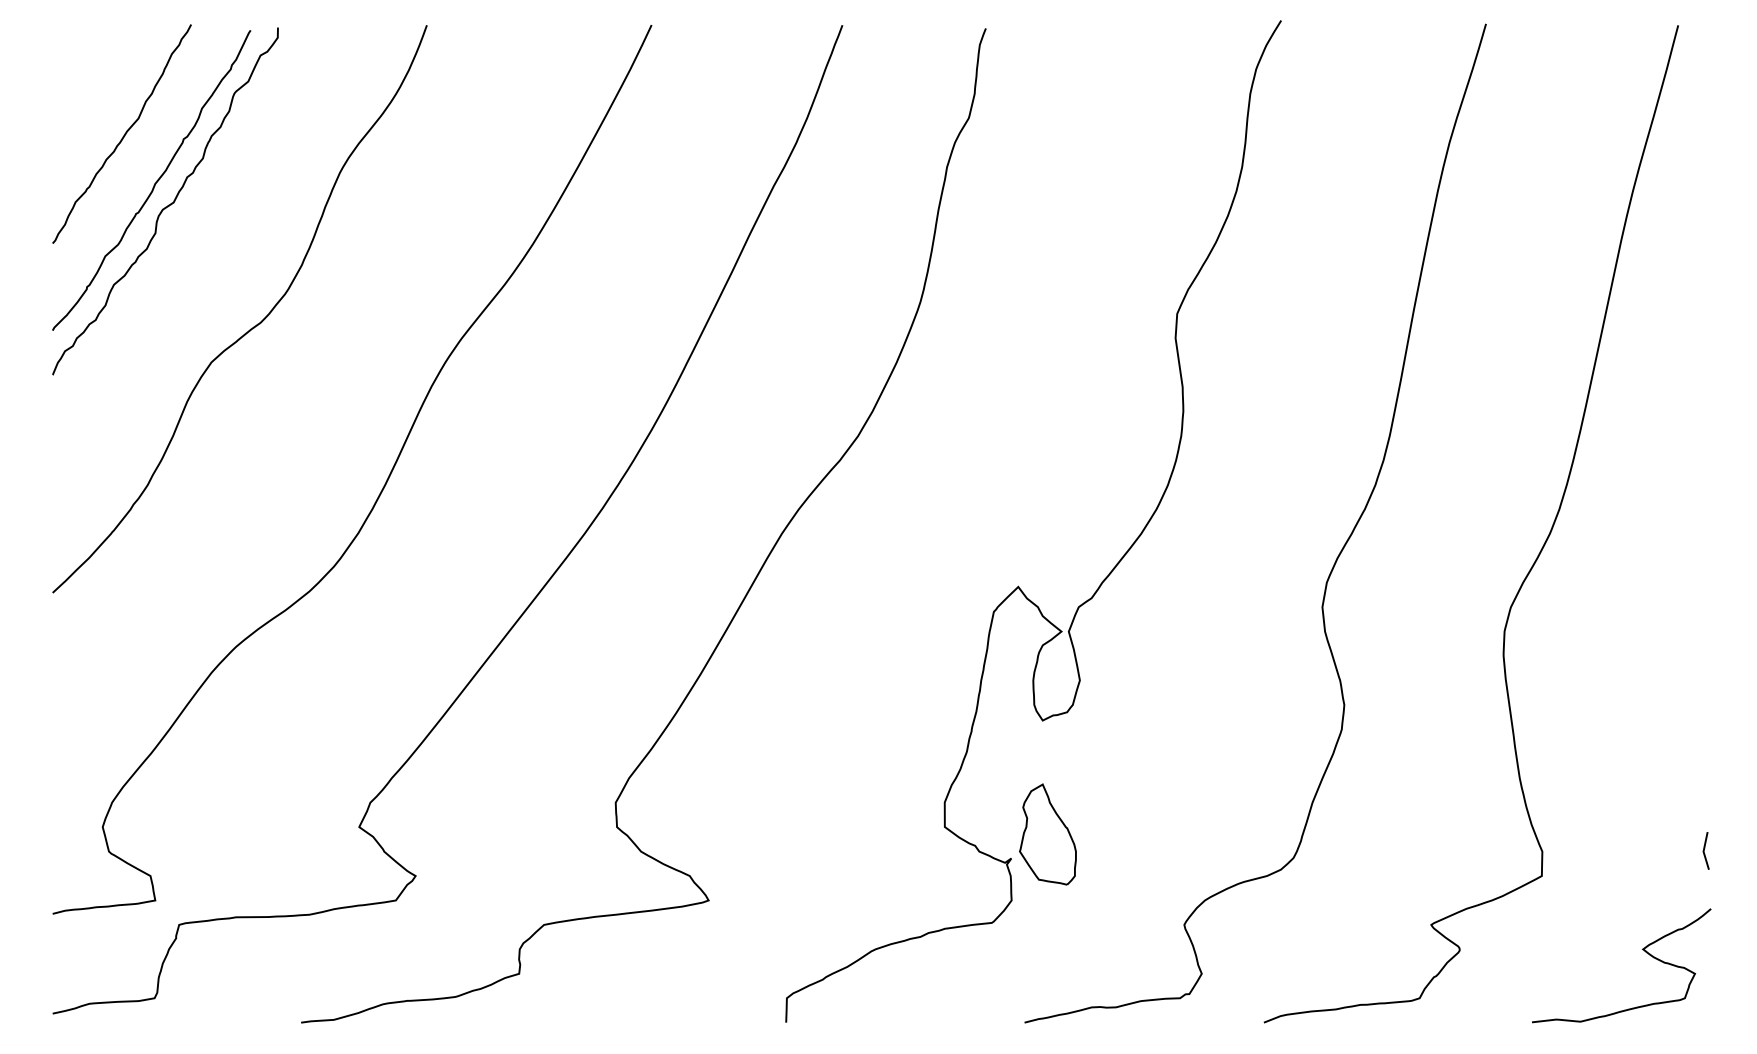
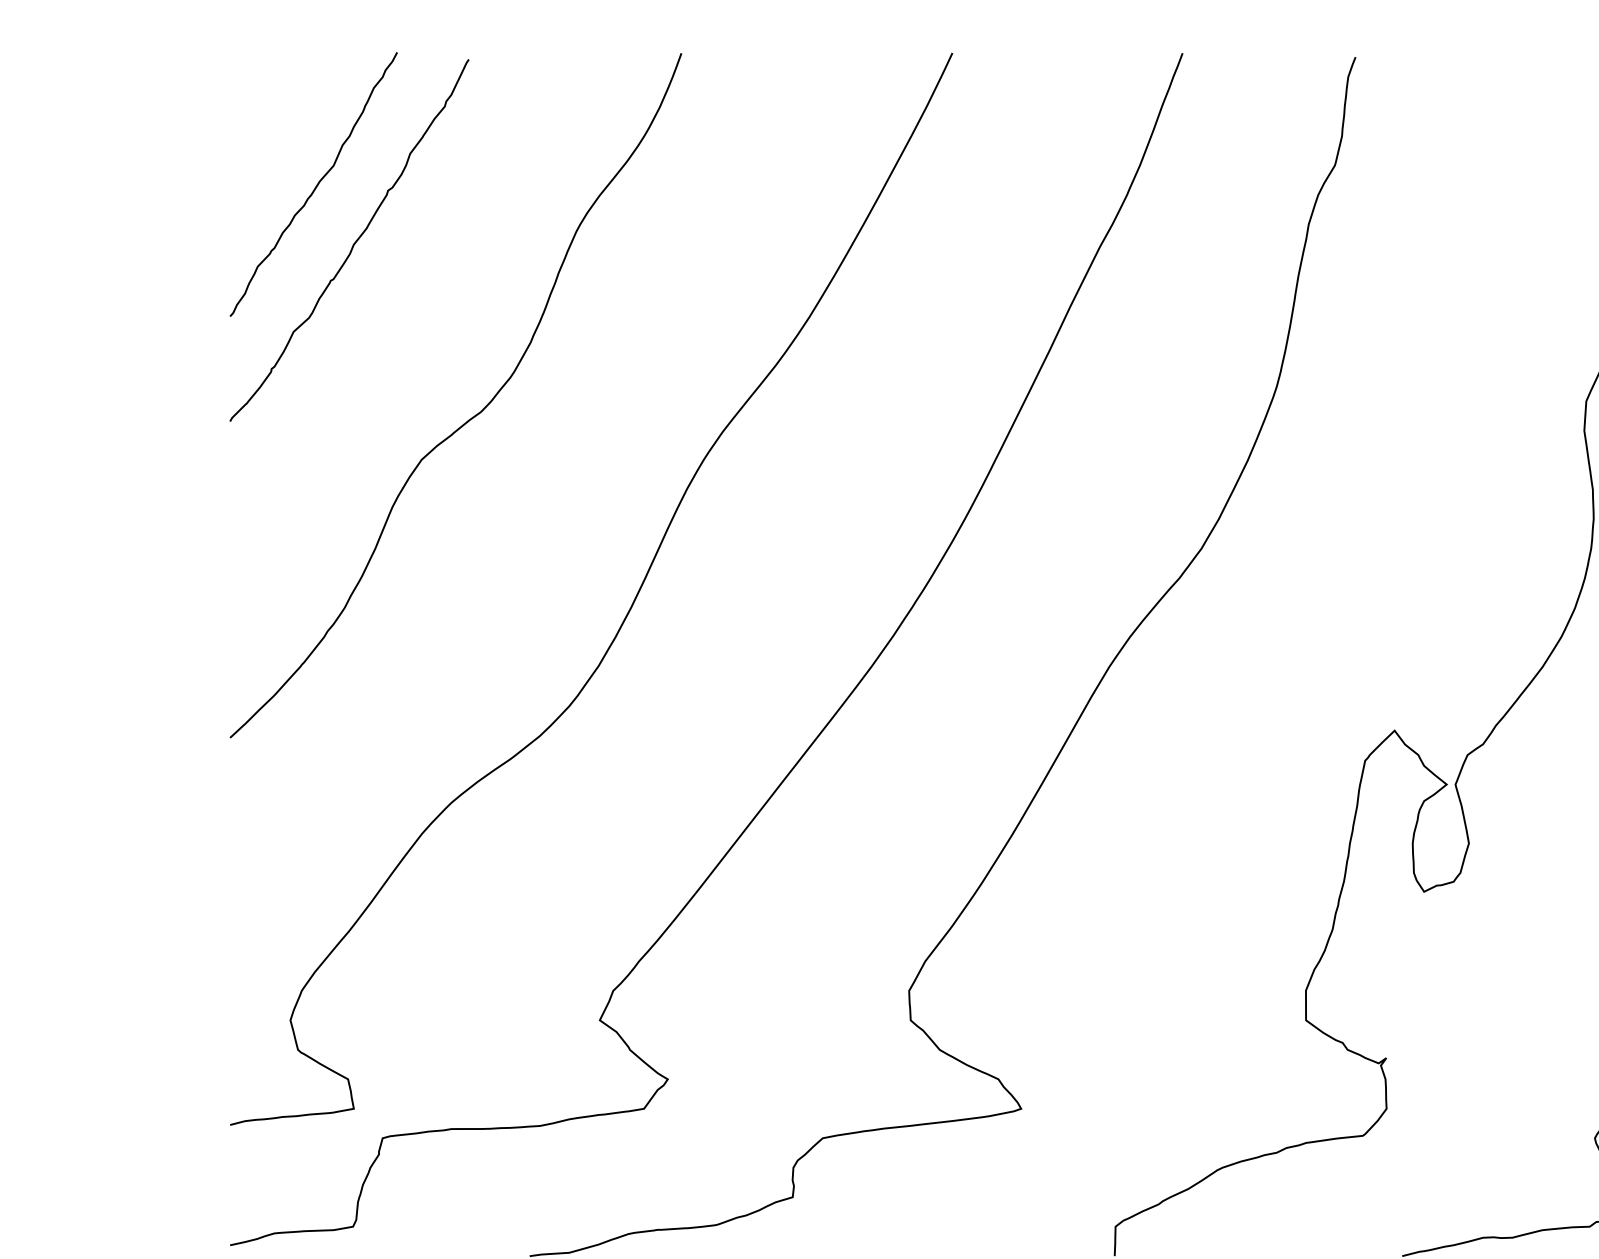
curve: (168, 204) -> (369, 269), removed
part: (1047, 834) -> (1429, 1029), removed

